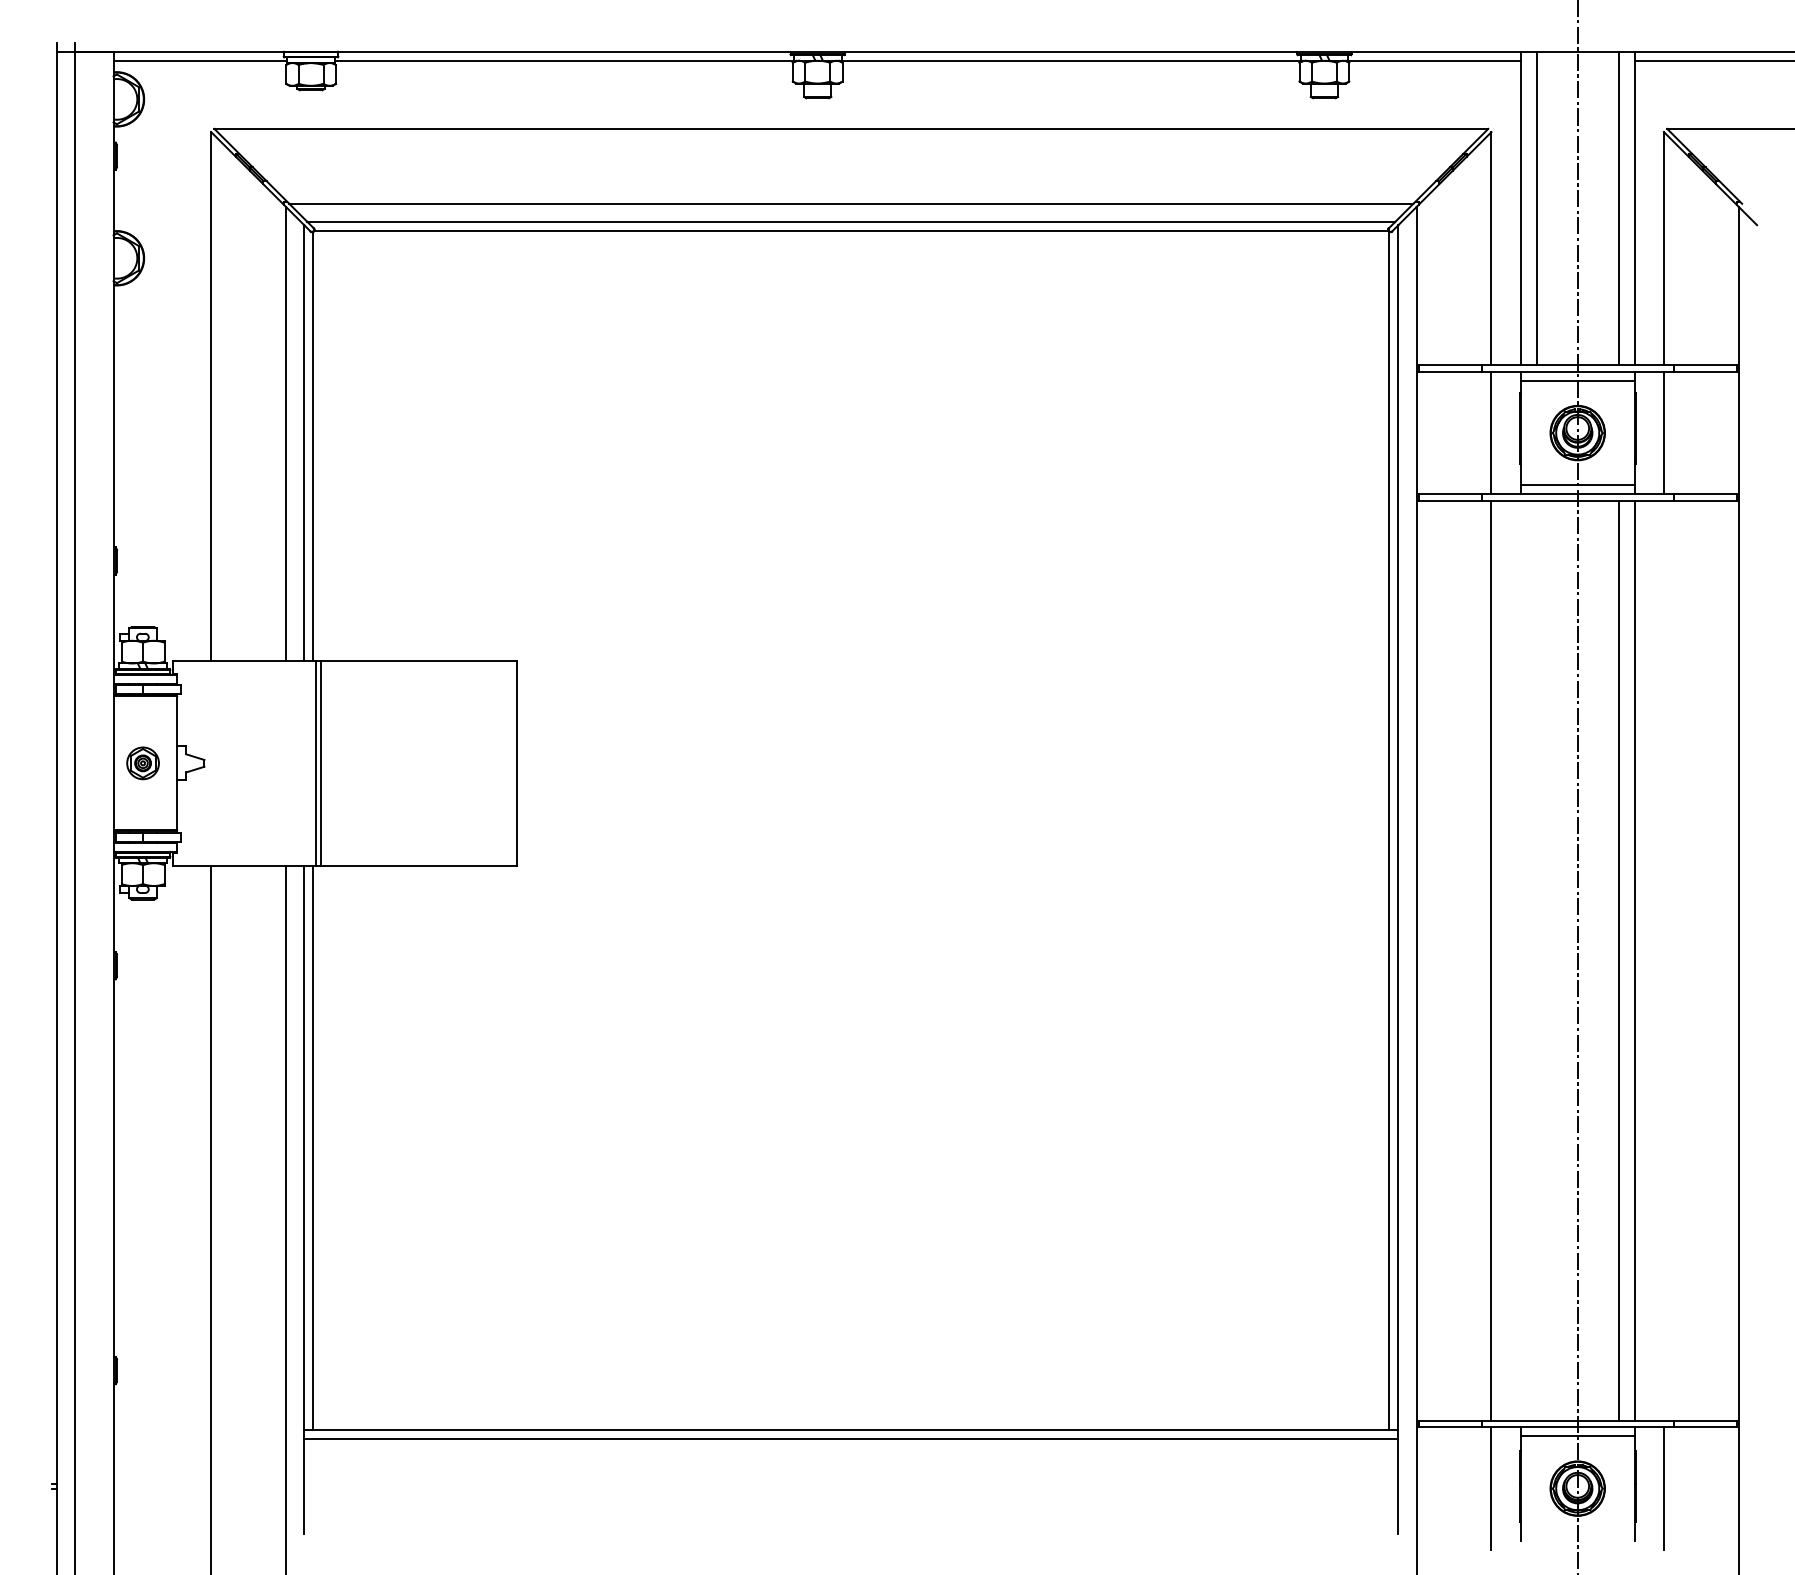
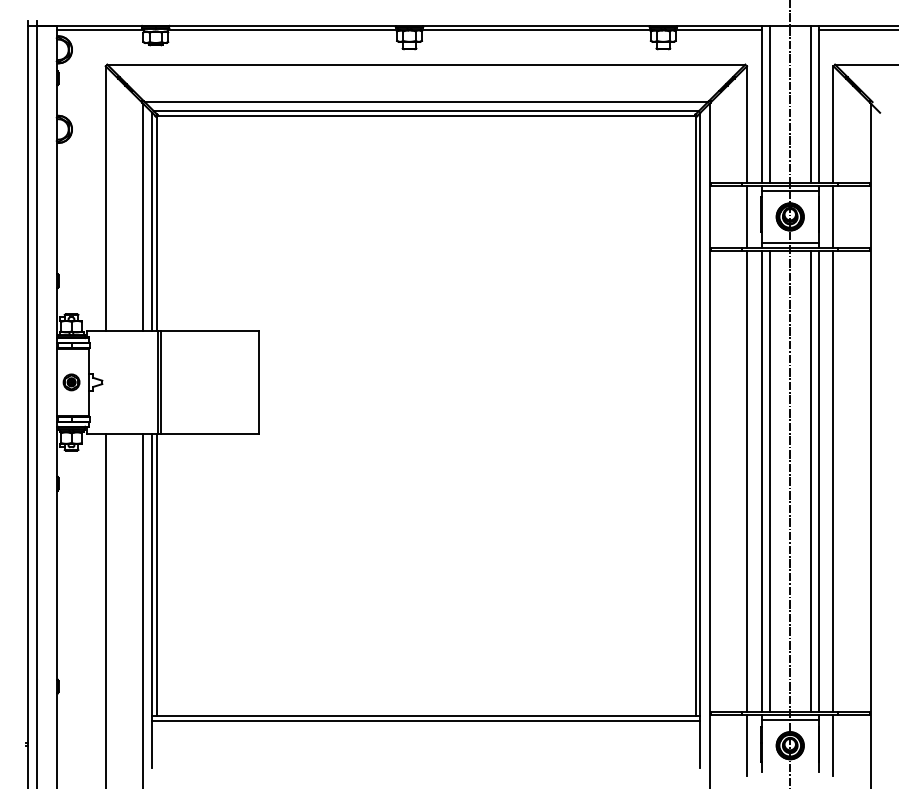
line: (1520, 961) -> (761, 481), added
line: (1536, 961) -> (769, 481), added
line: (1664, 961) -> (833, 481), added

